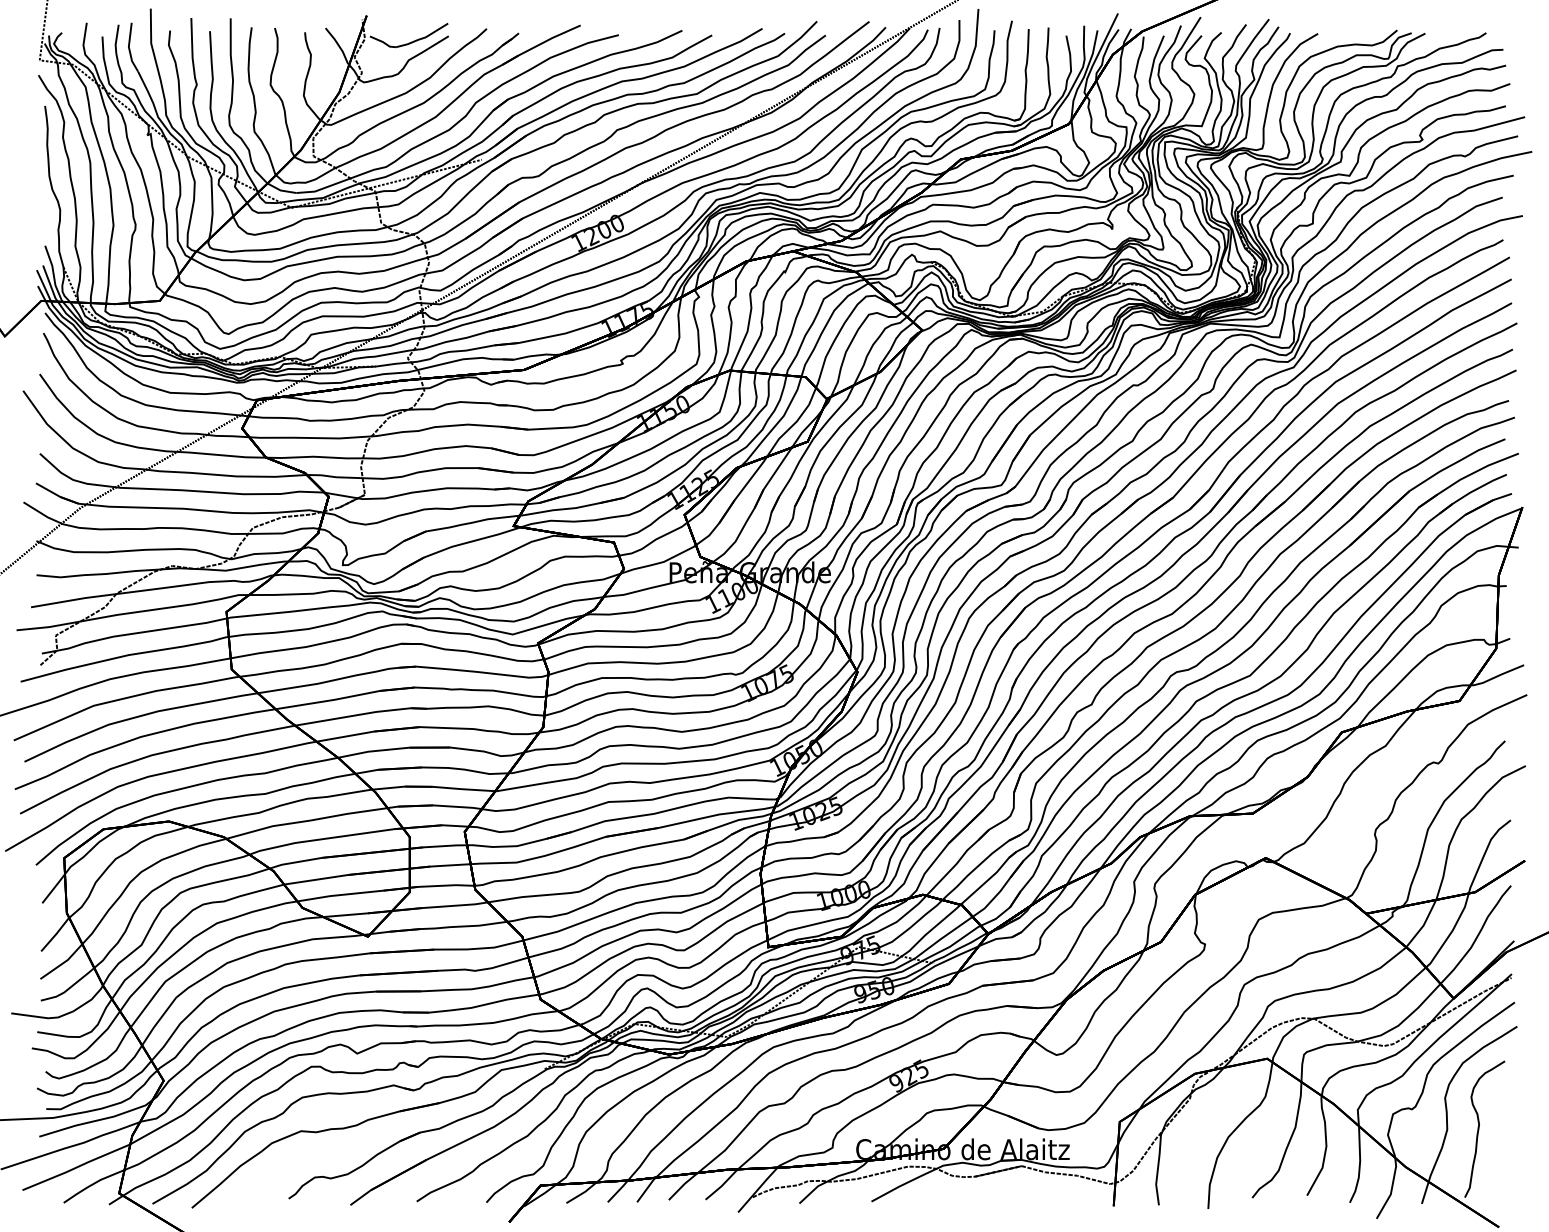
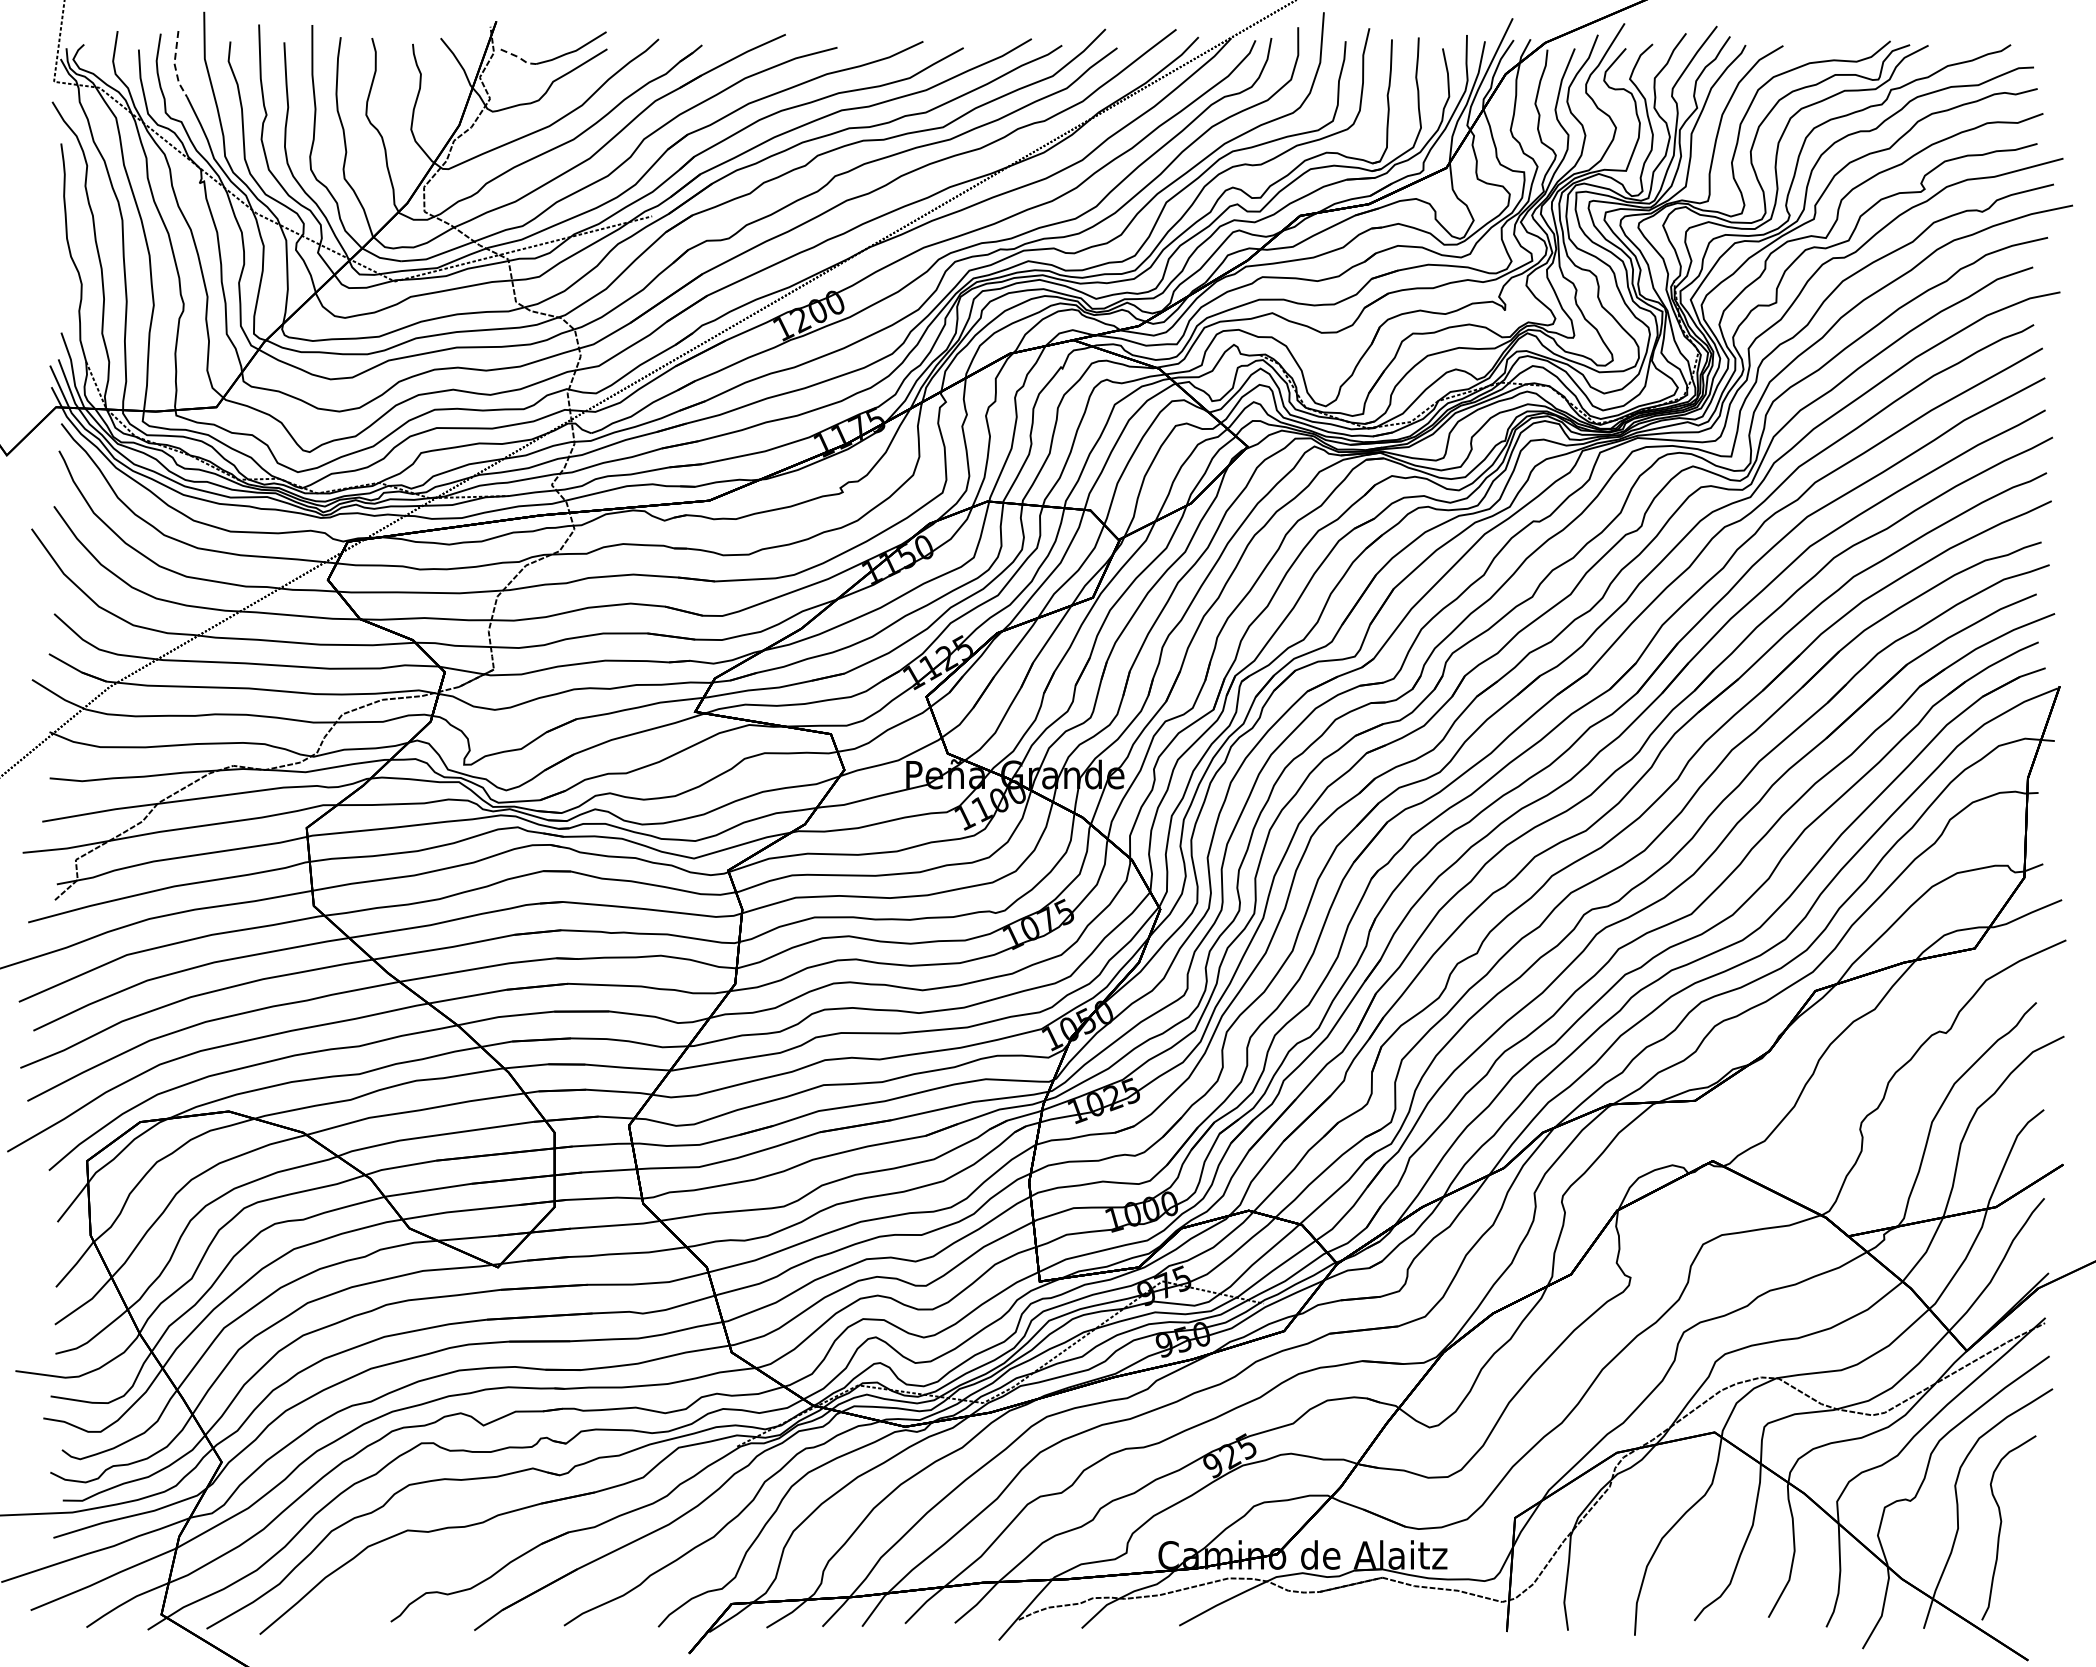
line: (383, 42) -> (519, 57), solid -> dashed
line: (128, 48) -> (174, 65), solid -> dashed

